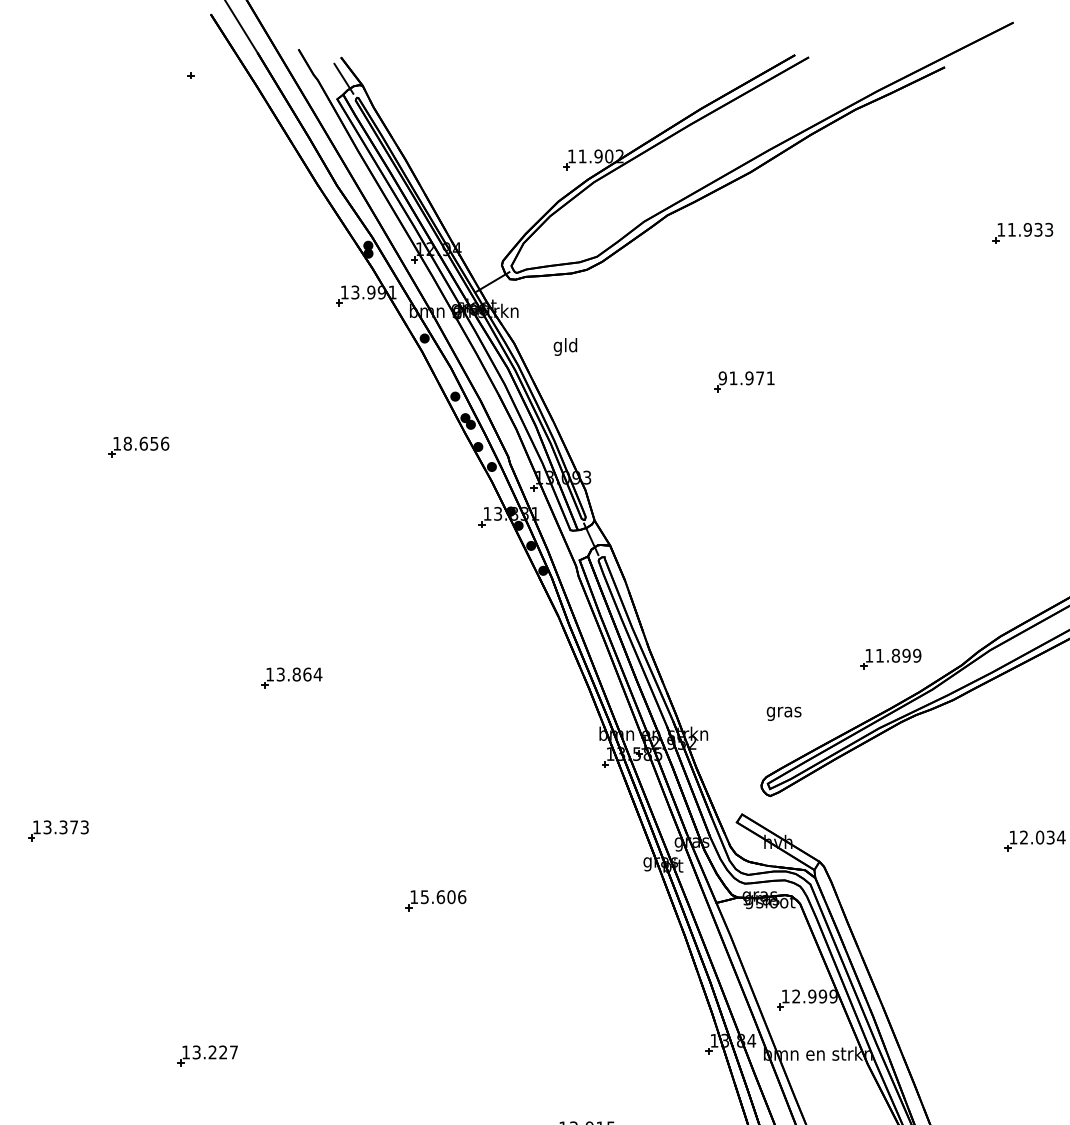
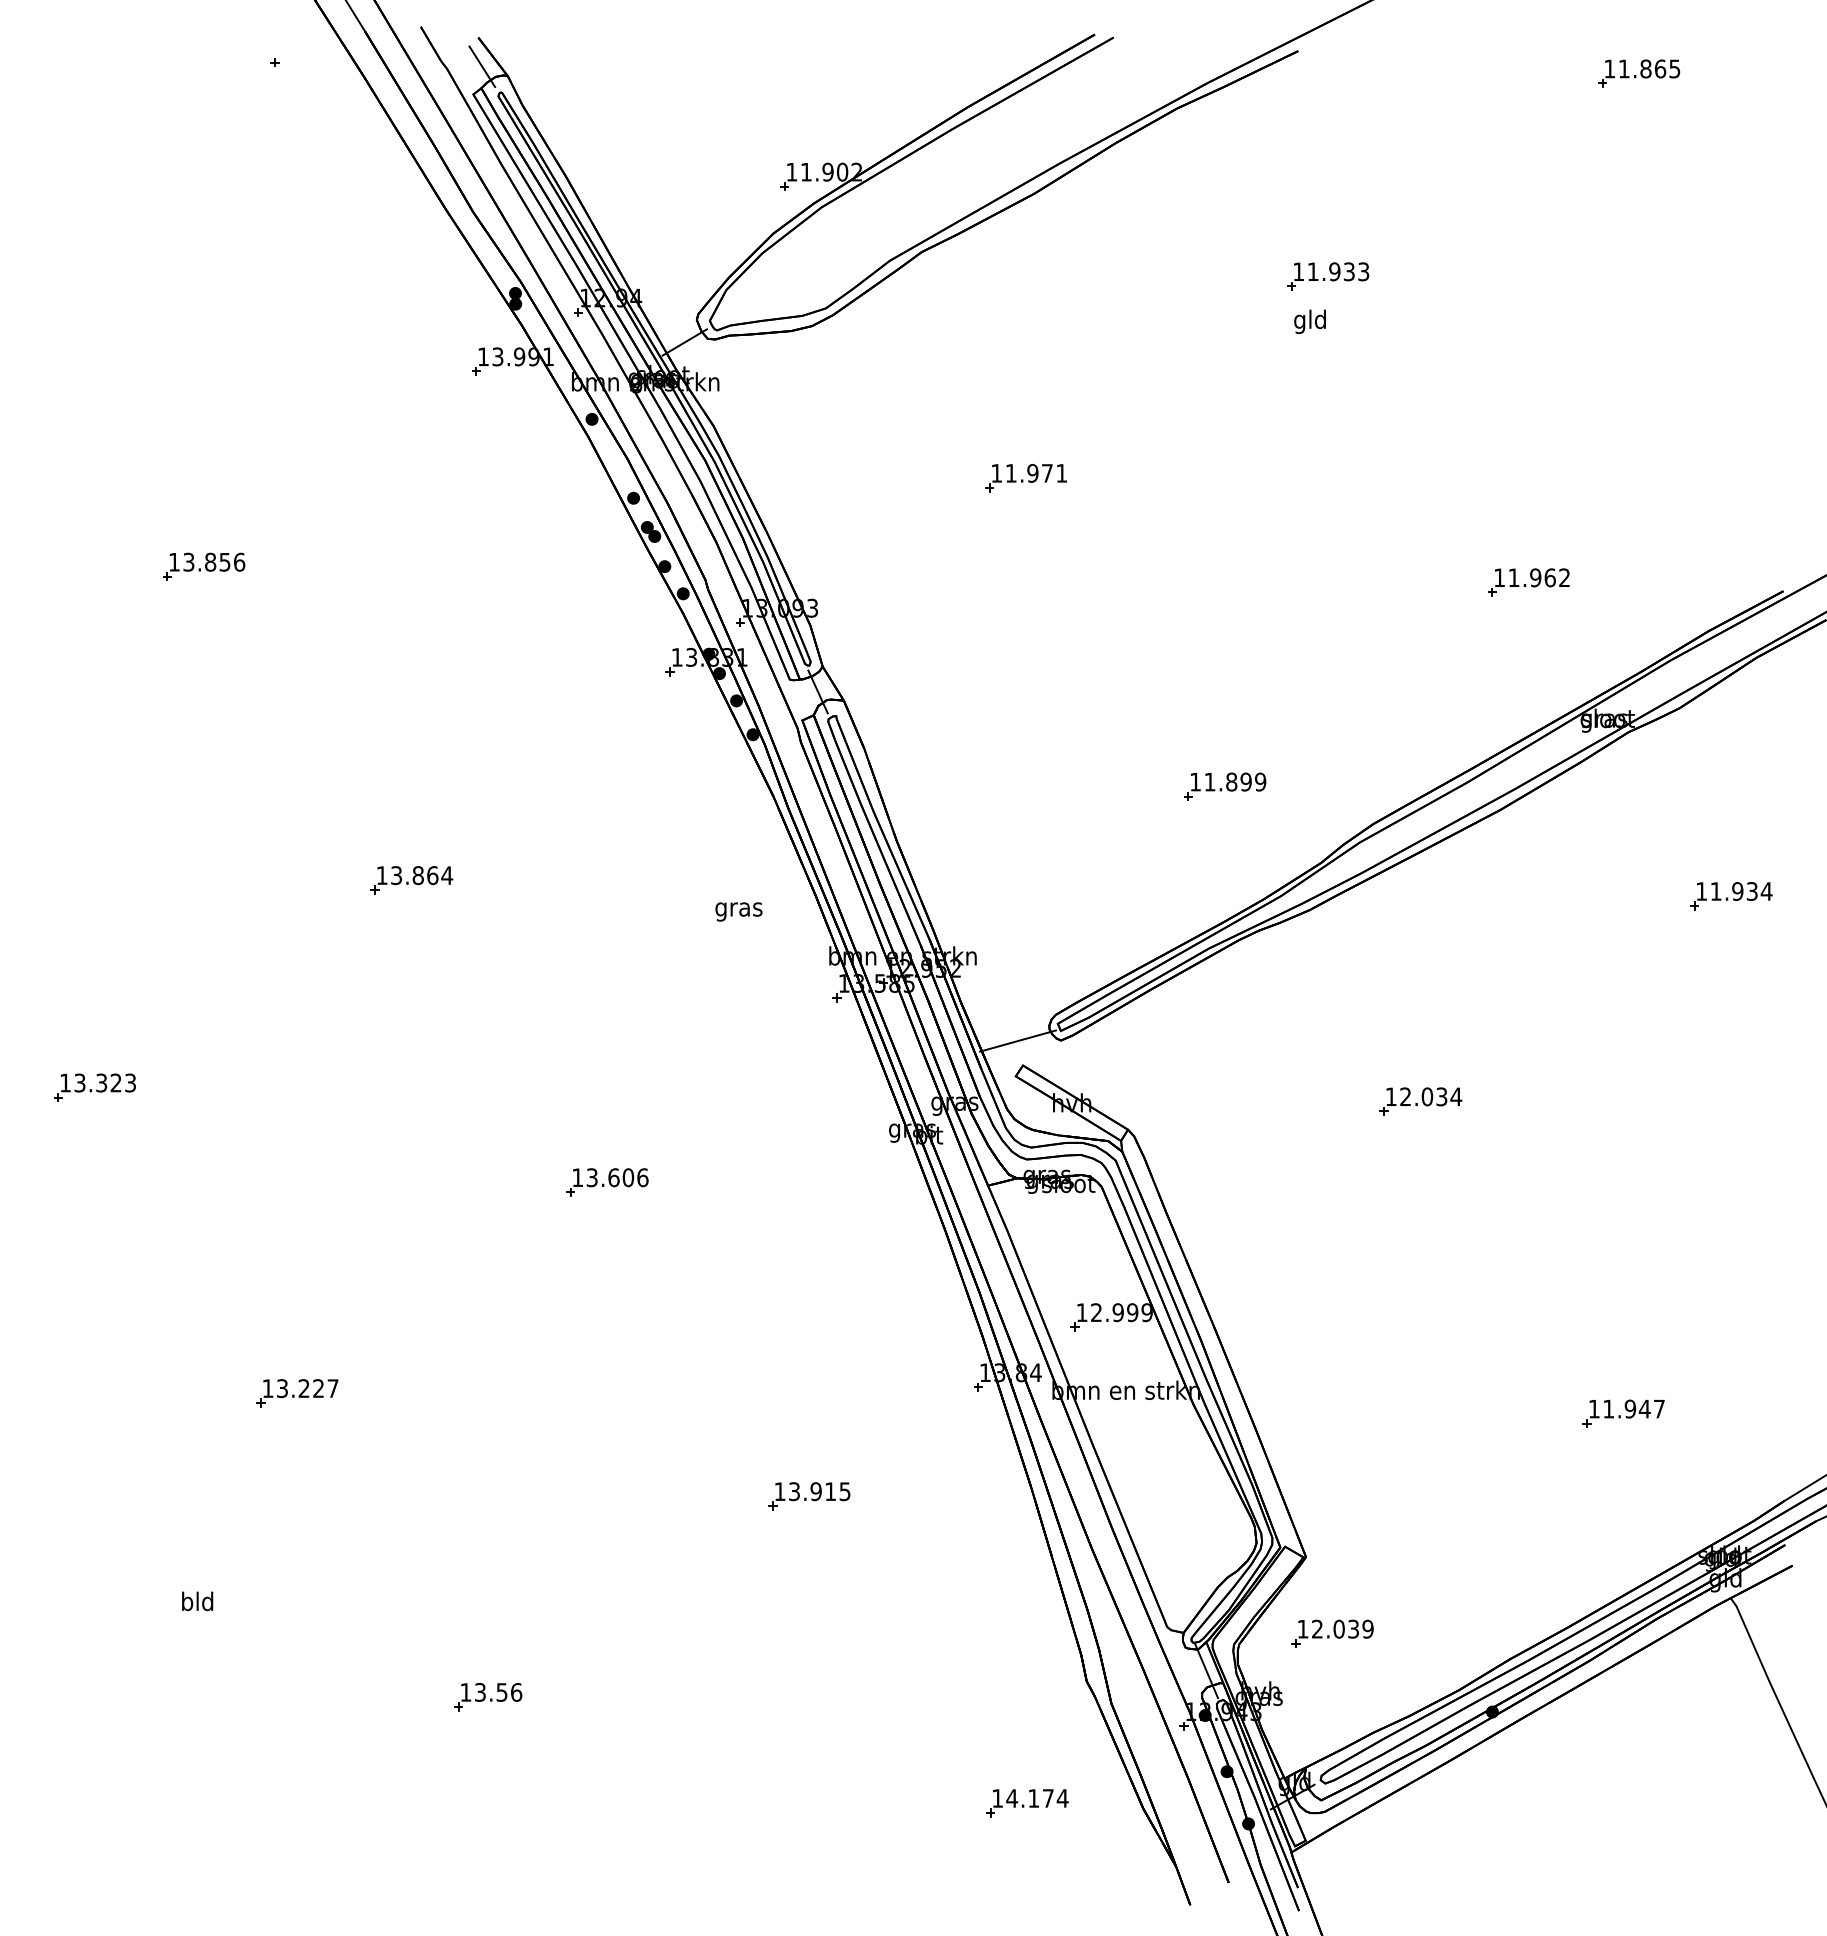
part: (1023, 233) -> (1328, 276), moved
text: (565, 346) -> (1309, 321), moved
text: (722, 377) -> (996, 472), 91.971 -> 11.971
text: (135, 443) -> (199, 561), 18.656 -> 13.856
part: (891, 659) -> (1225, 786), moved
text: (783, 713) -> (738, 911), moved
line: (738, 796) -> (1017, 1040), added
text: (73, 826) -> (115, 1082), 13.373 -> 13.323
text: (425, 896) -> (592, 1177), 15.606 -> 13.606

